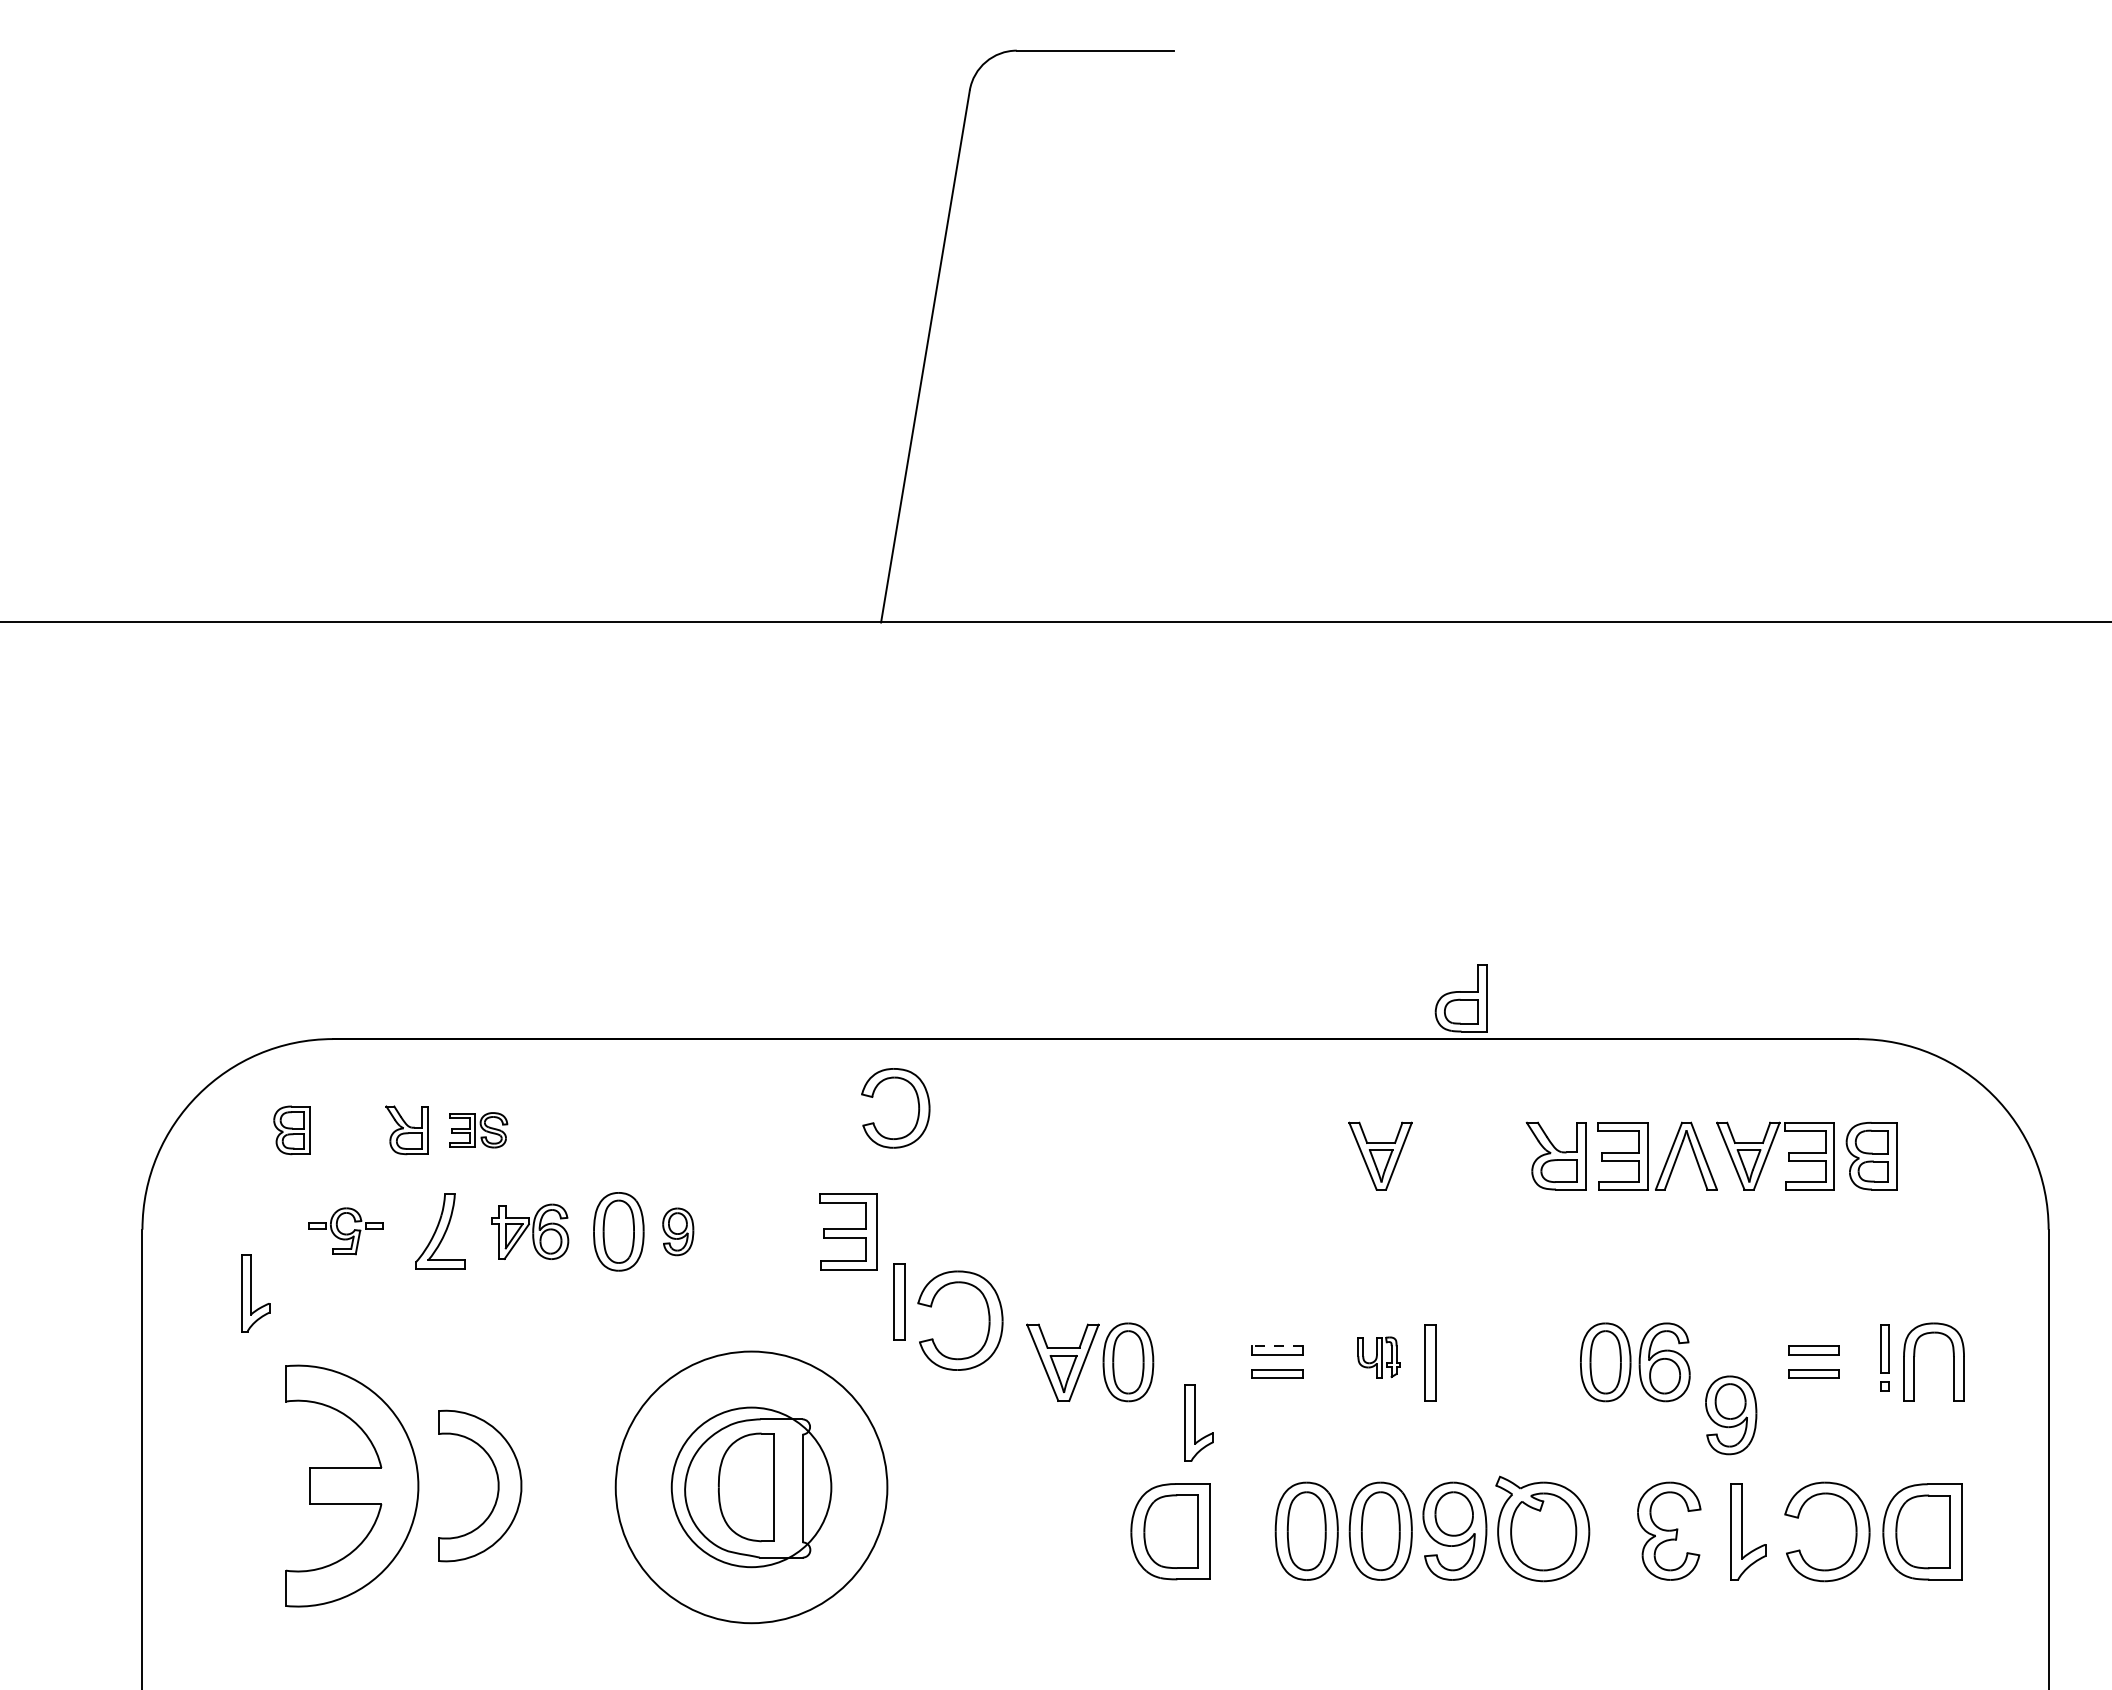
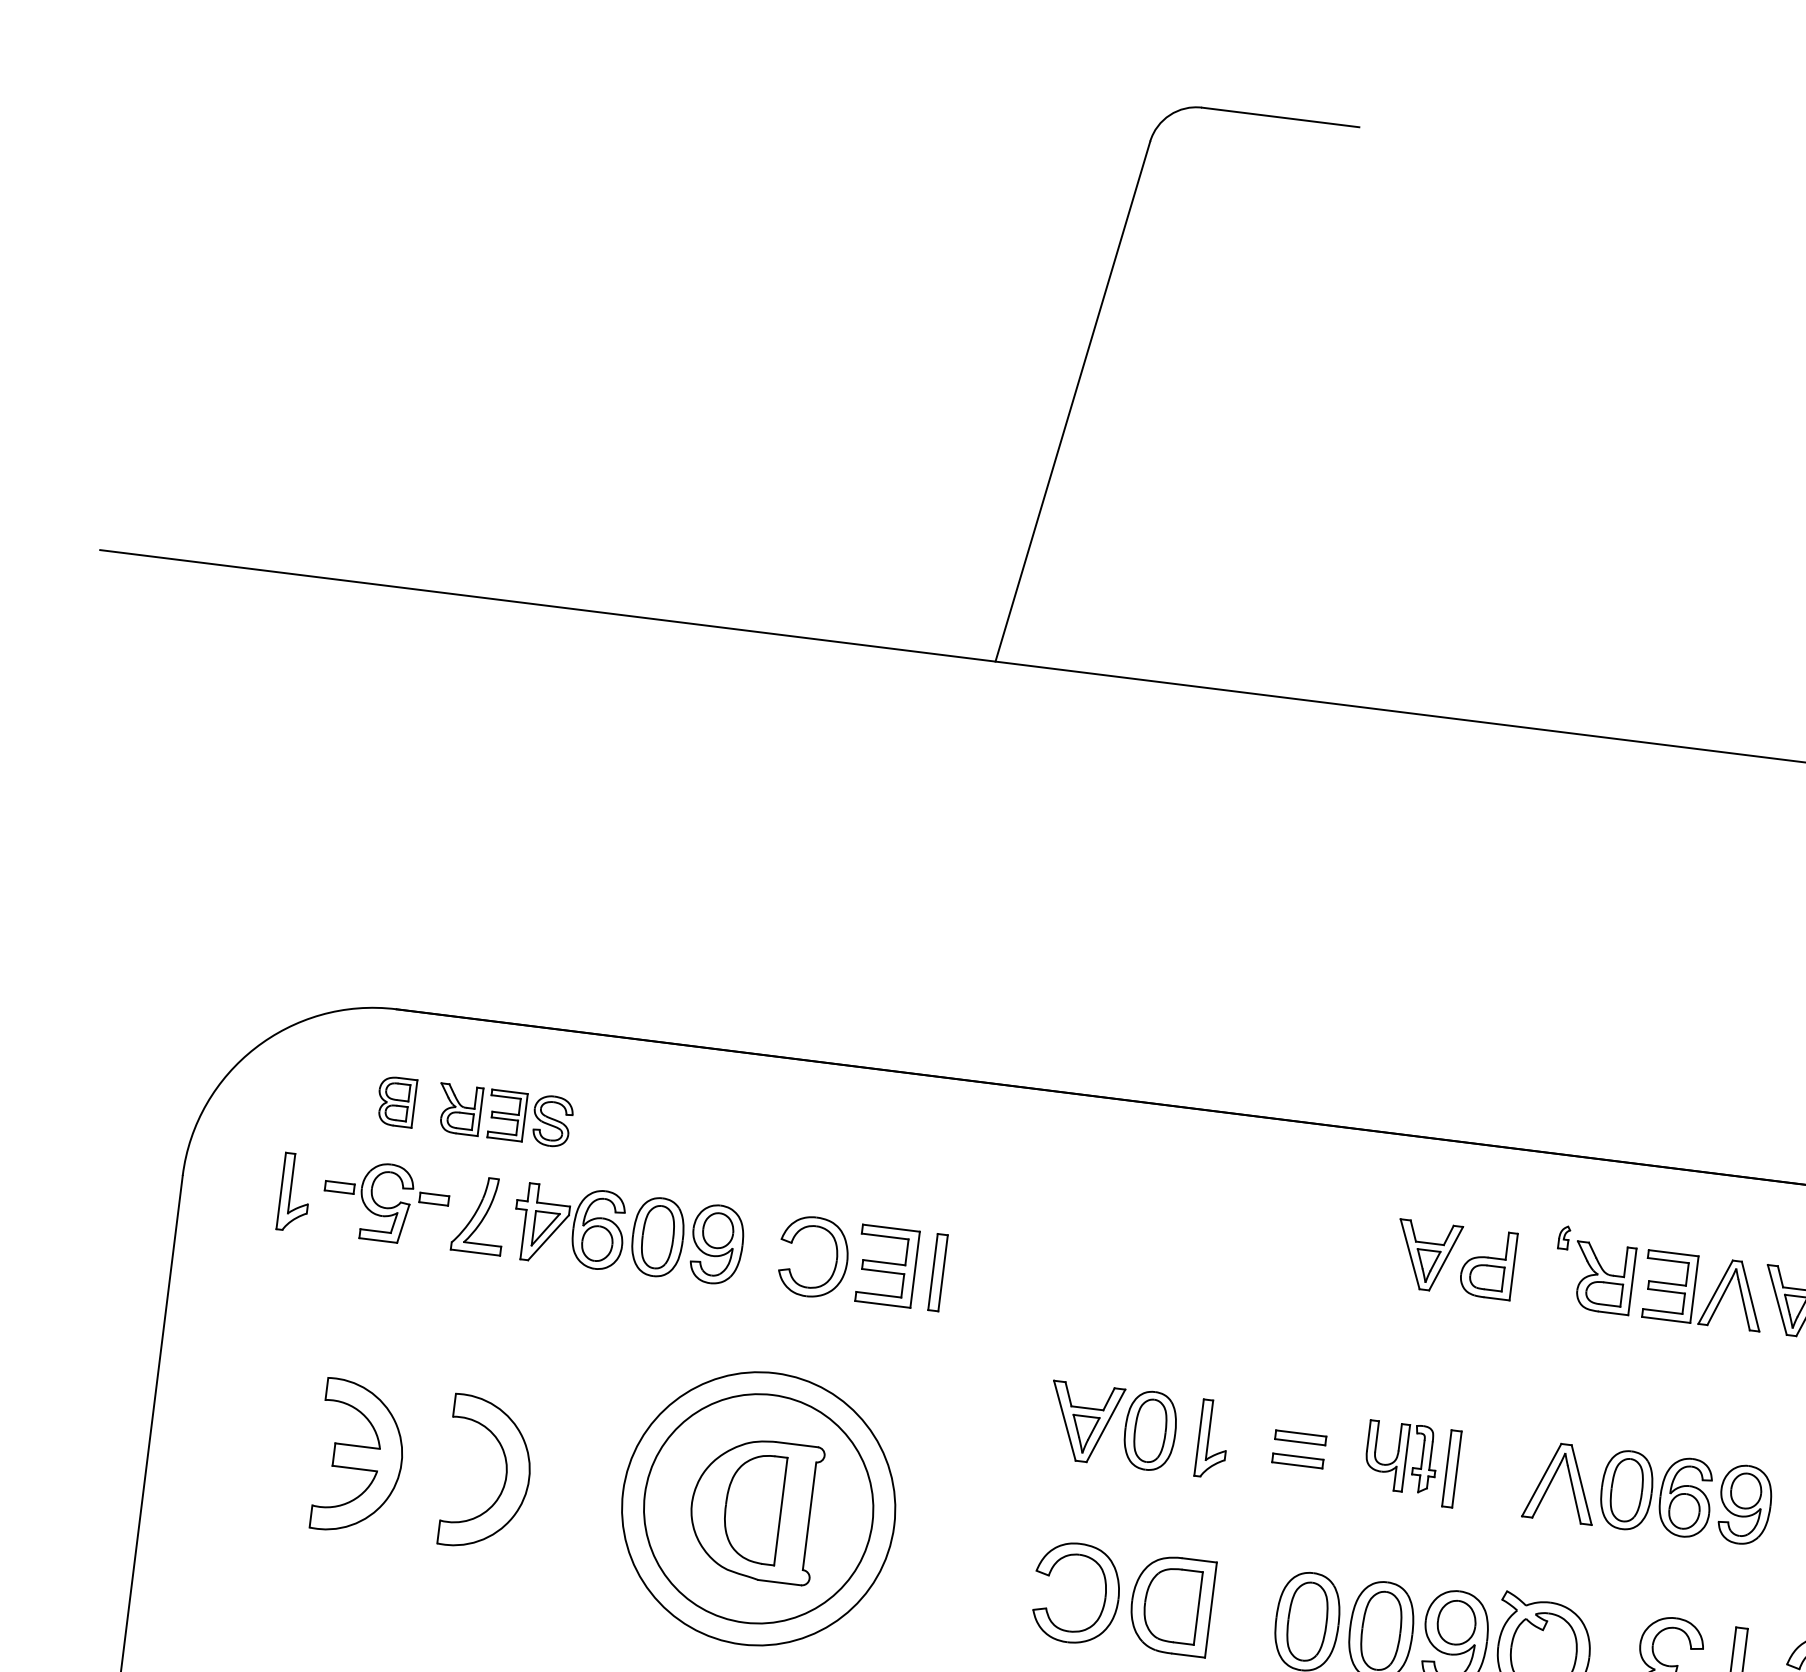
part: (1460, 998) -> (1487, 1264), moved
part: (917, 1102) -> (835, 1254), moved
part: (1512, 1120) -> (1563, 1237), added
part: (478, 1129) -> (530, 1117), size x1.43
part: (291, 1130) -> (395, 1101), moved
part: (345, 1231) -> (385, 1202), size x1.67
part: (530, 1231) -> (569, 1225), size x1.43
part: (678, 1231) -> (717, 1244), size x1.67
part: (255, 1293) -> (295, 1192), moved
part: (899, 1301) -> (938, 1271), moved
part: (988, 1320) -> (1104, 1596), moved
line: (1277, 1346) -> (1301, 1433), dashed -> solid
part: (1378, 1357) -> (1400, 1457), size x1.67
part: (1548, 1360) -> (1569, 1481), added
part: (1731, 1415) -> (1745, 1505), moved
part: (1198, 1422) -> (1212, 1438), moved
part: (352, 1485) -> (360, 1457), size x0.62
circle: (751, 1487) -> (758, 1508), size x1.43

